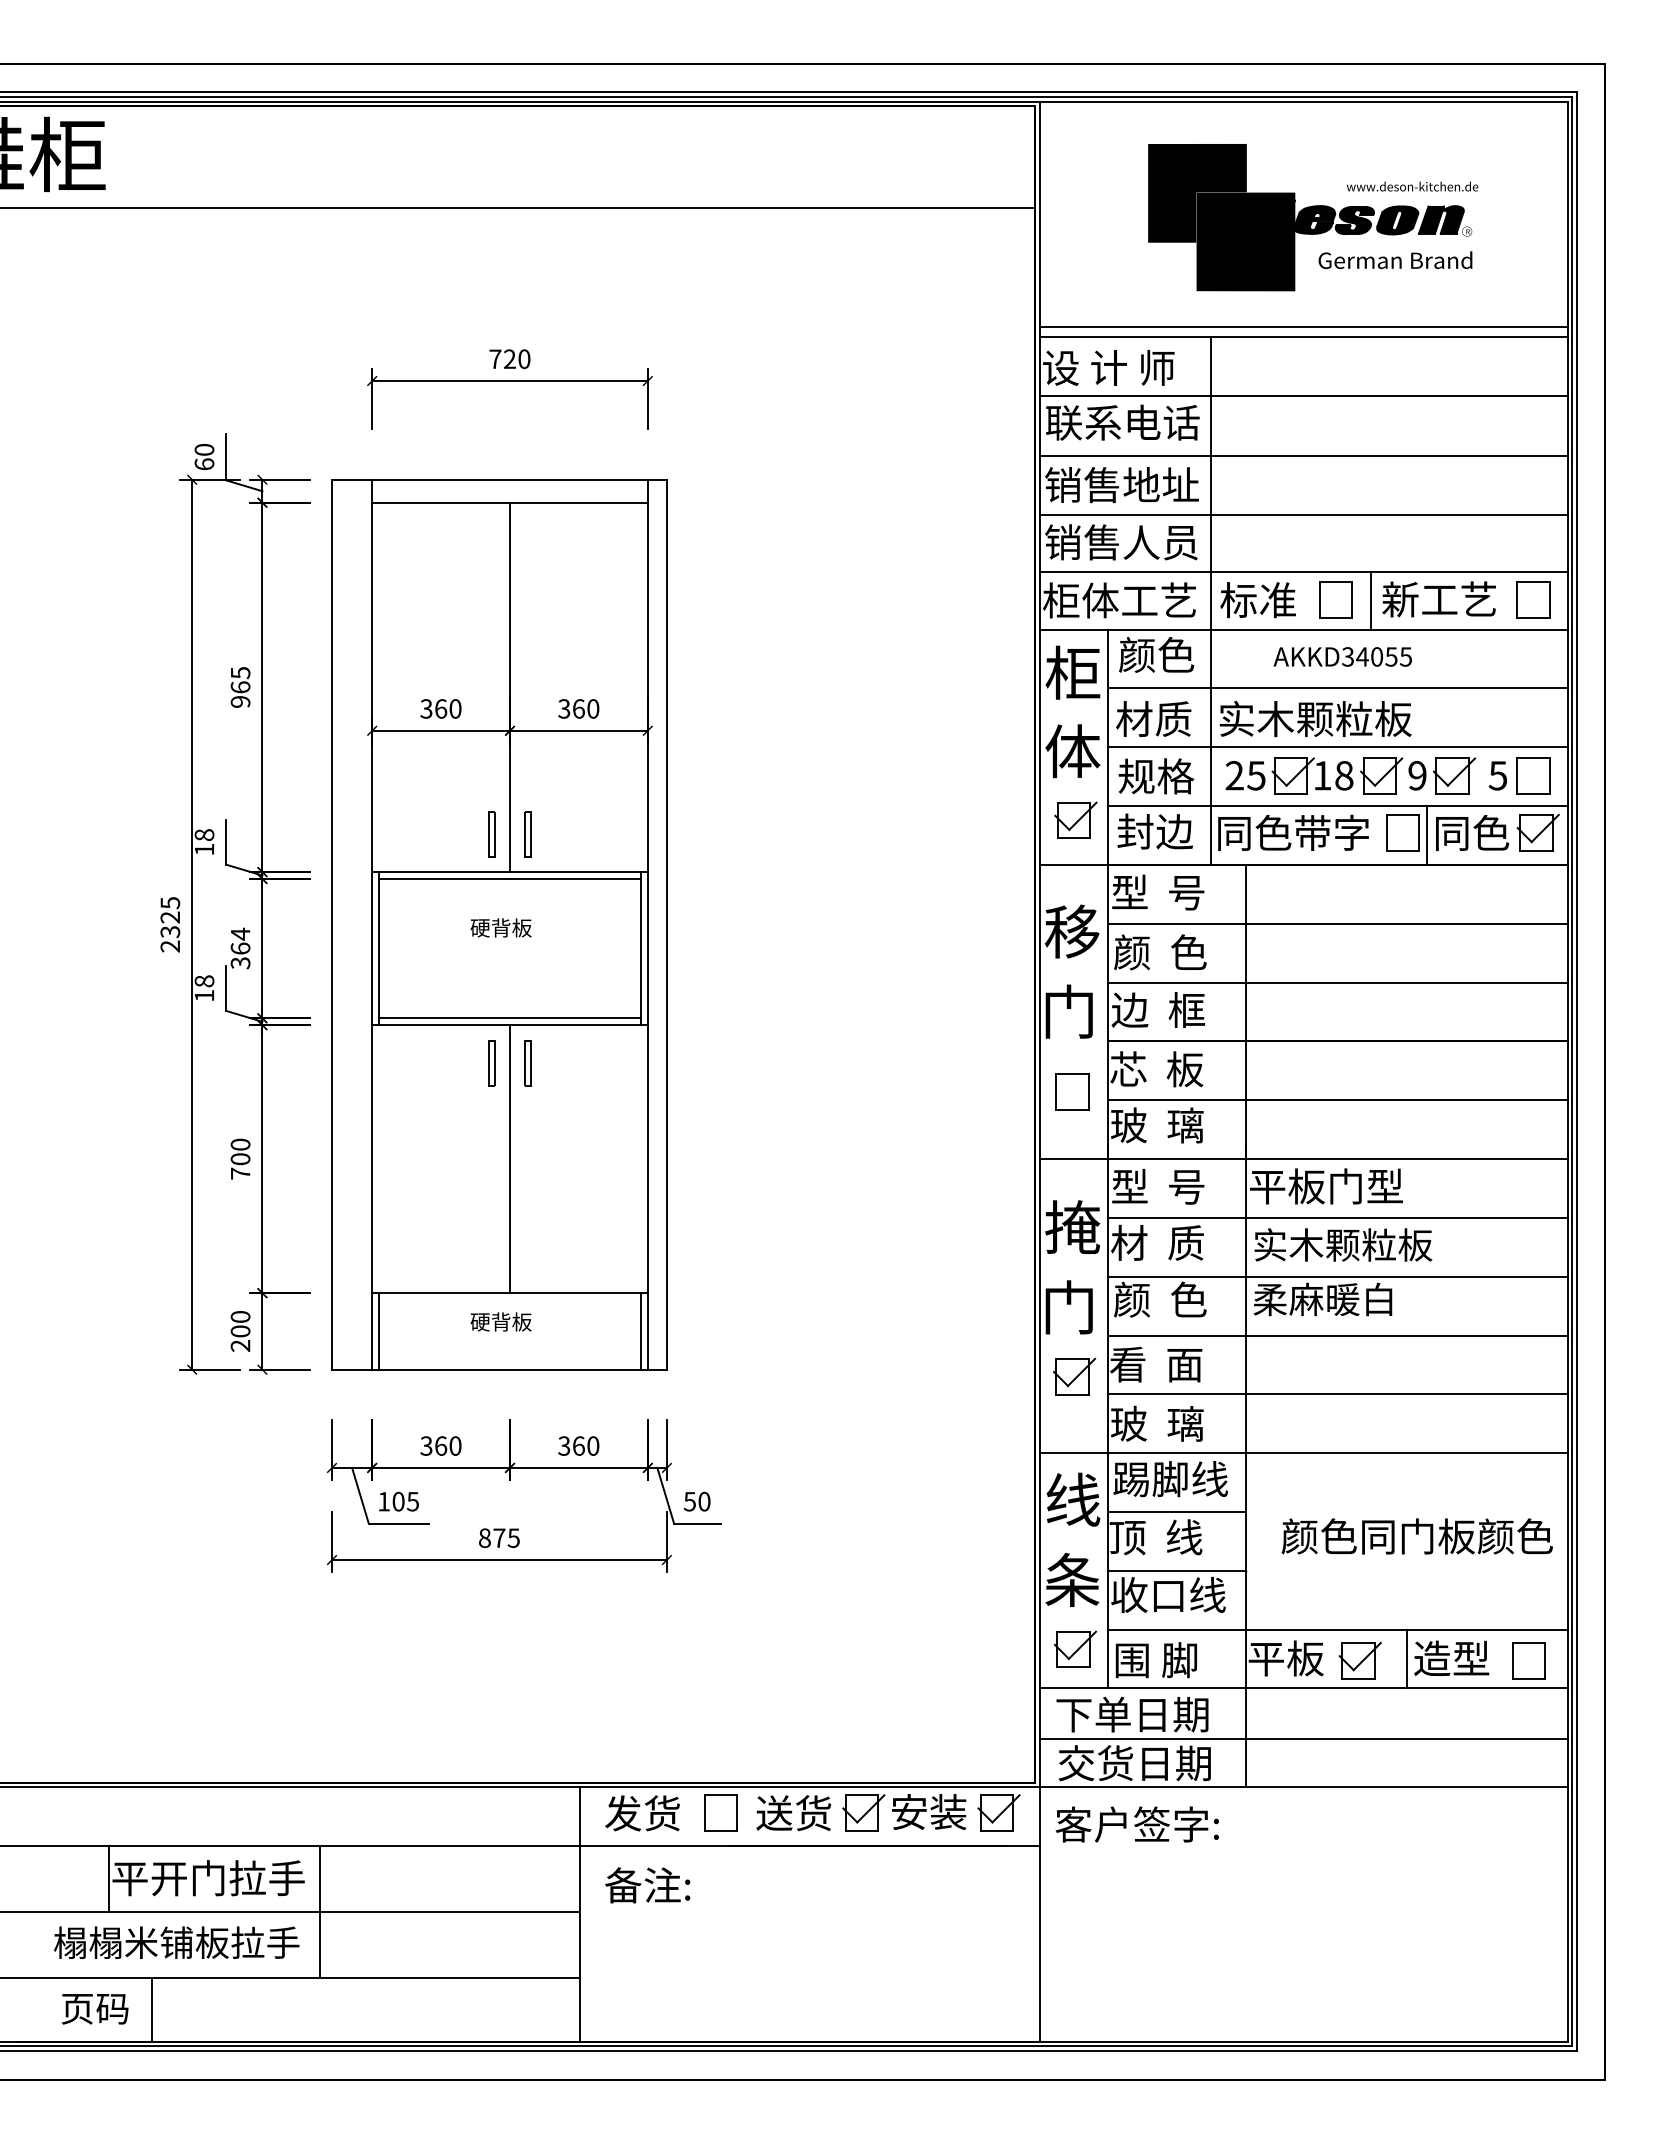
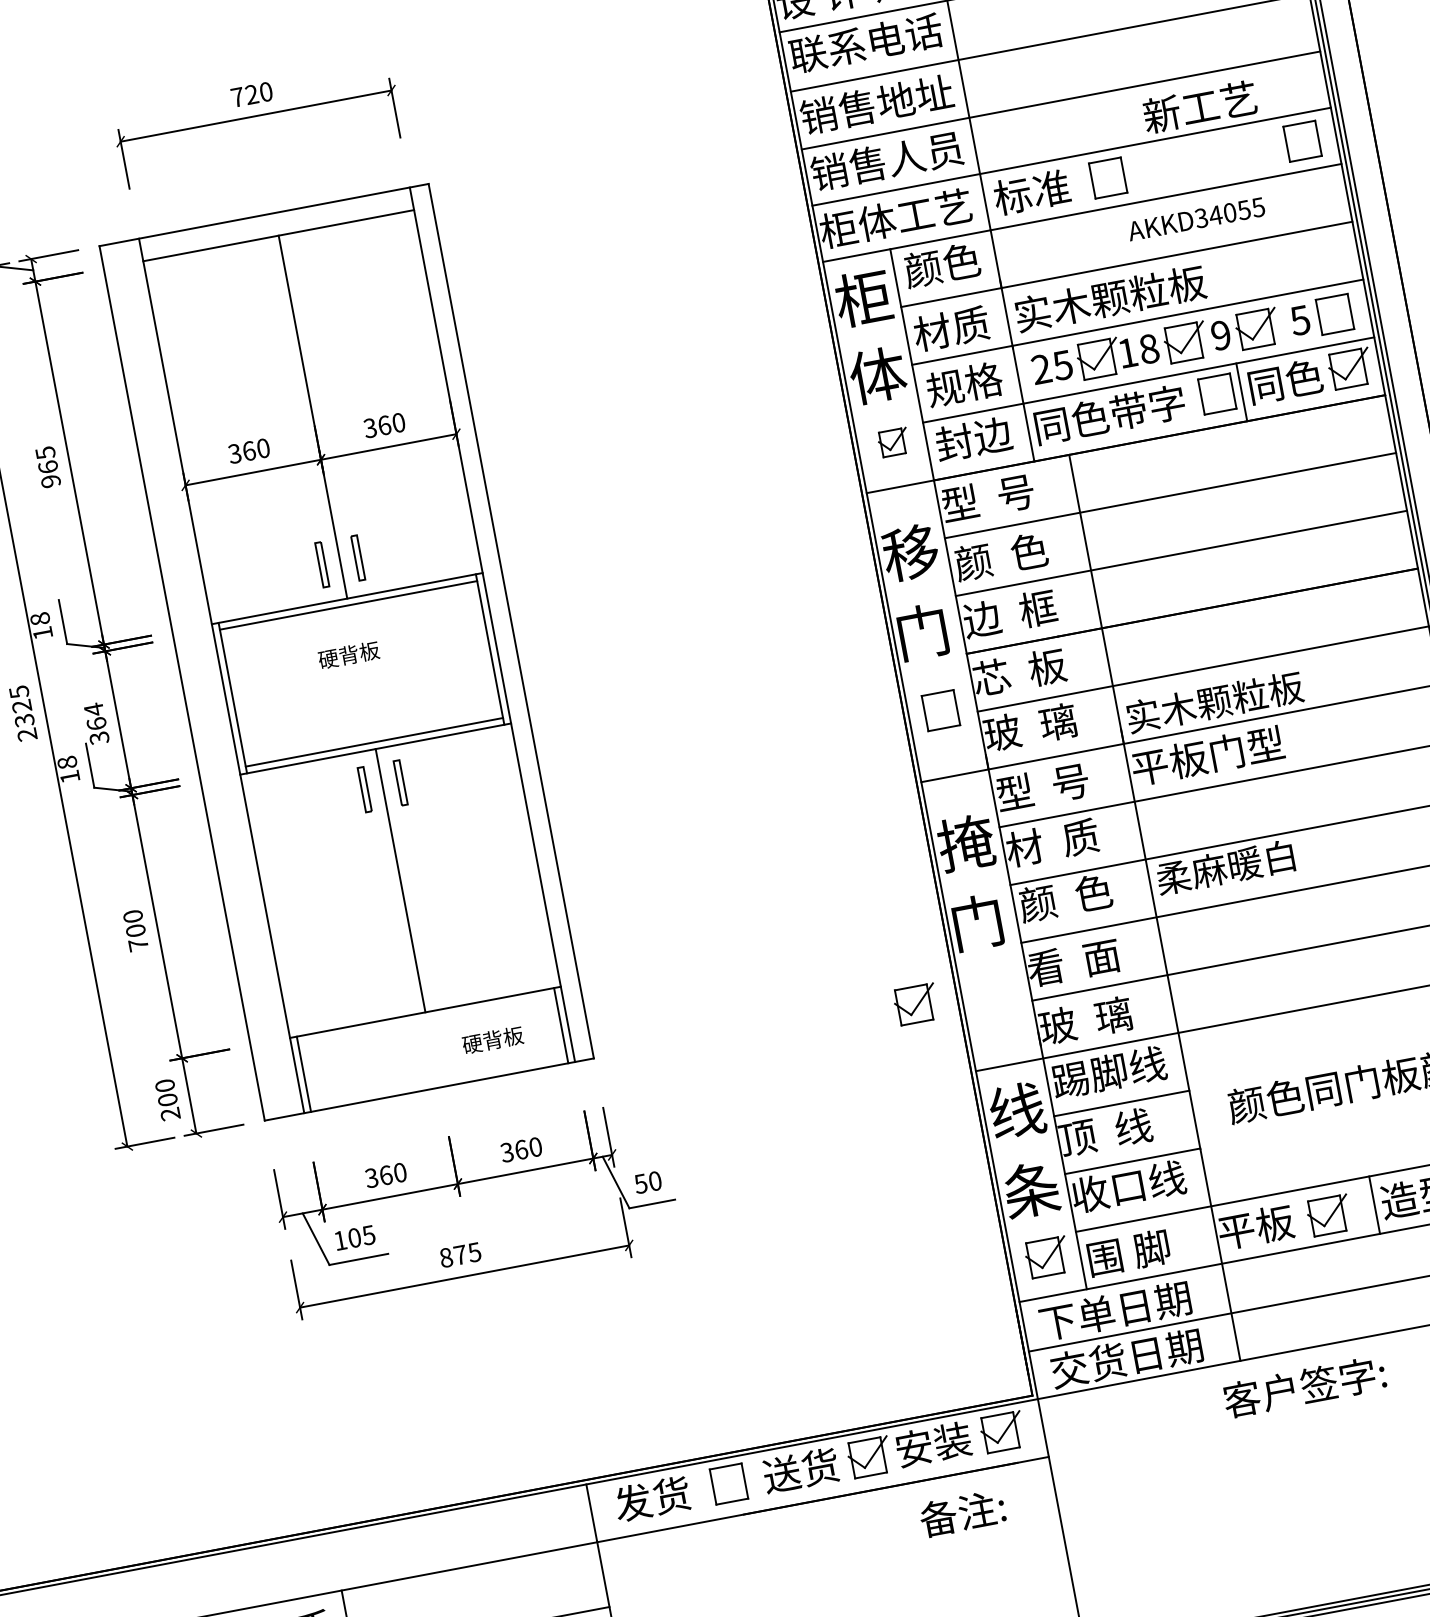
text: (1438, 599) -> (1199, 107), moved
line: (1370, 600) -> (1142, 171), removed
text: (1342, 656) -> (1196, 218), moved
part: (1075, 819) -> (893, 441), size x0.7
text: (1343, 1244) -> (1214, 701), moved
text: (500, 1321) -> (492, 1039), moved
part: (1074, 1376) -> (916, 1004), moved
text: (1136, 1824) -> (1303, 1387), moved
text: (647, 1885) -> (962, 1513), moved

